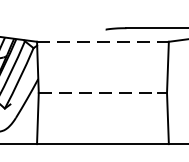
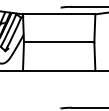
line: (103, 42) -> (59, 14), dashed -> solid
line: (98, 93) -> (56, 42), dashed -> solid

